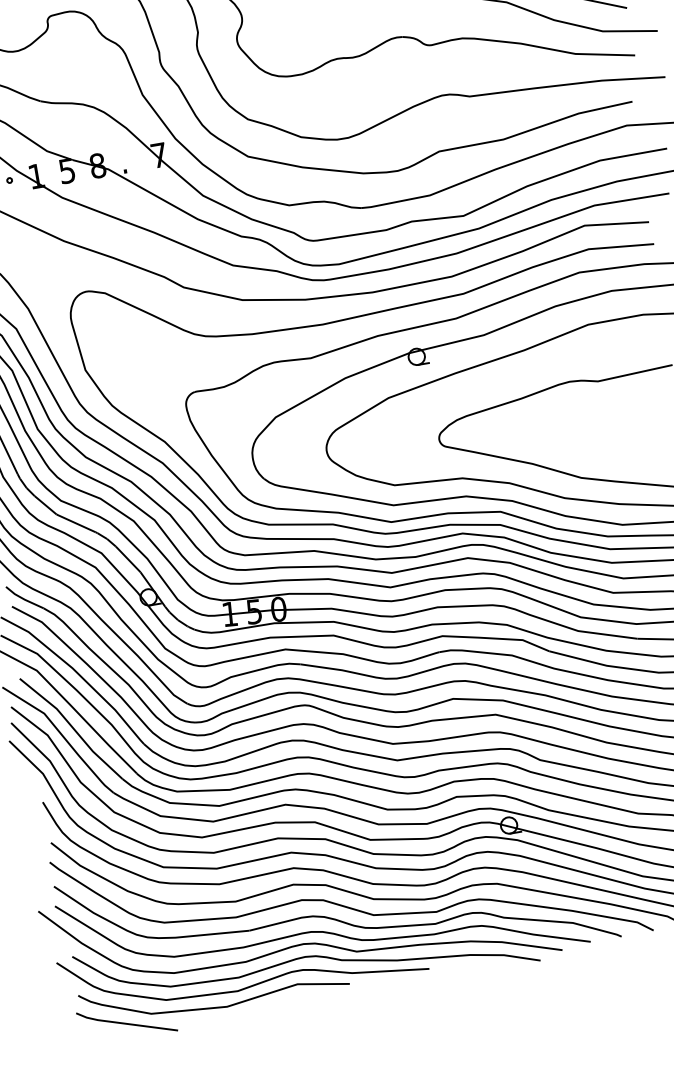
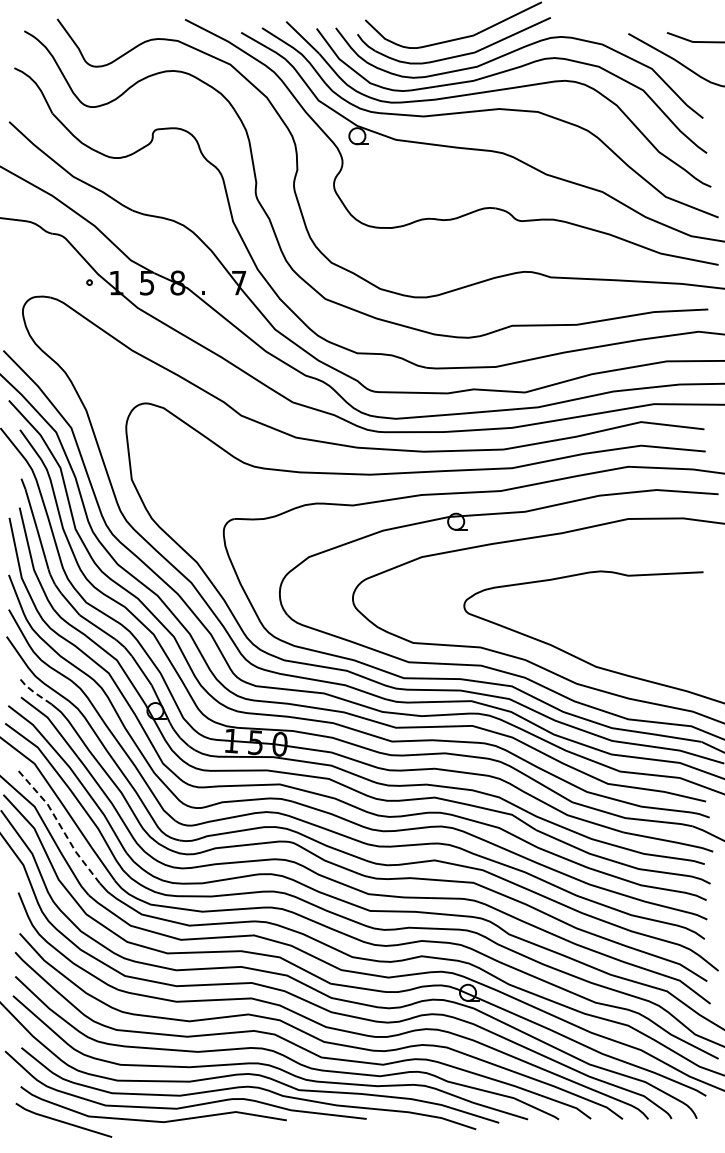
line: (23, 598) -> (33, 691), solid -> dashed
line: (72, 727) -> (59, 824), solid -> dashed

